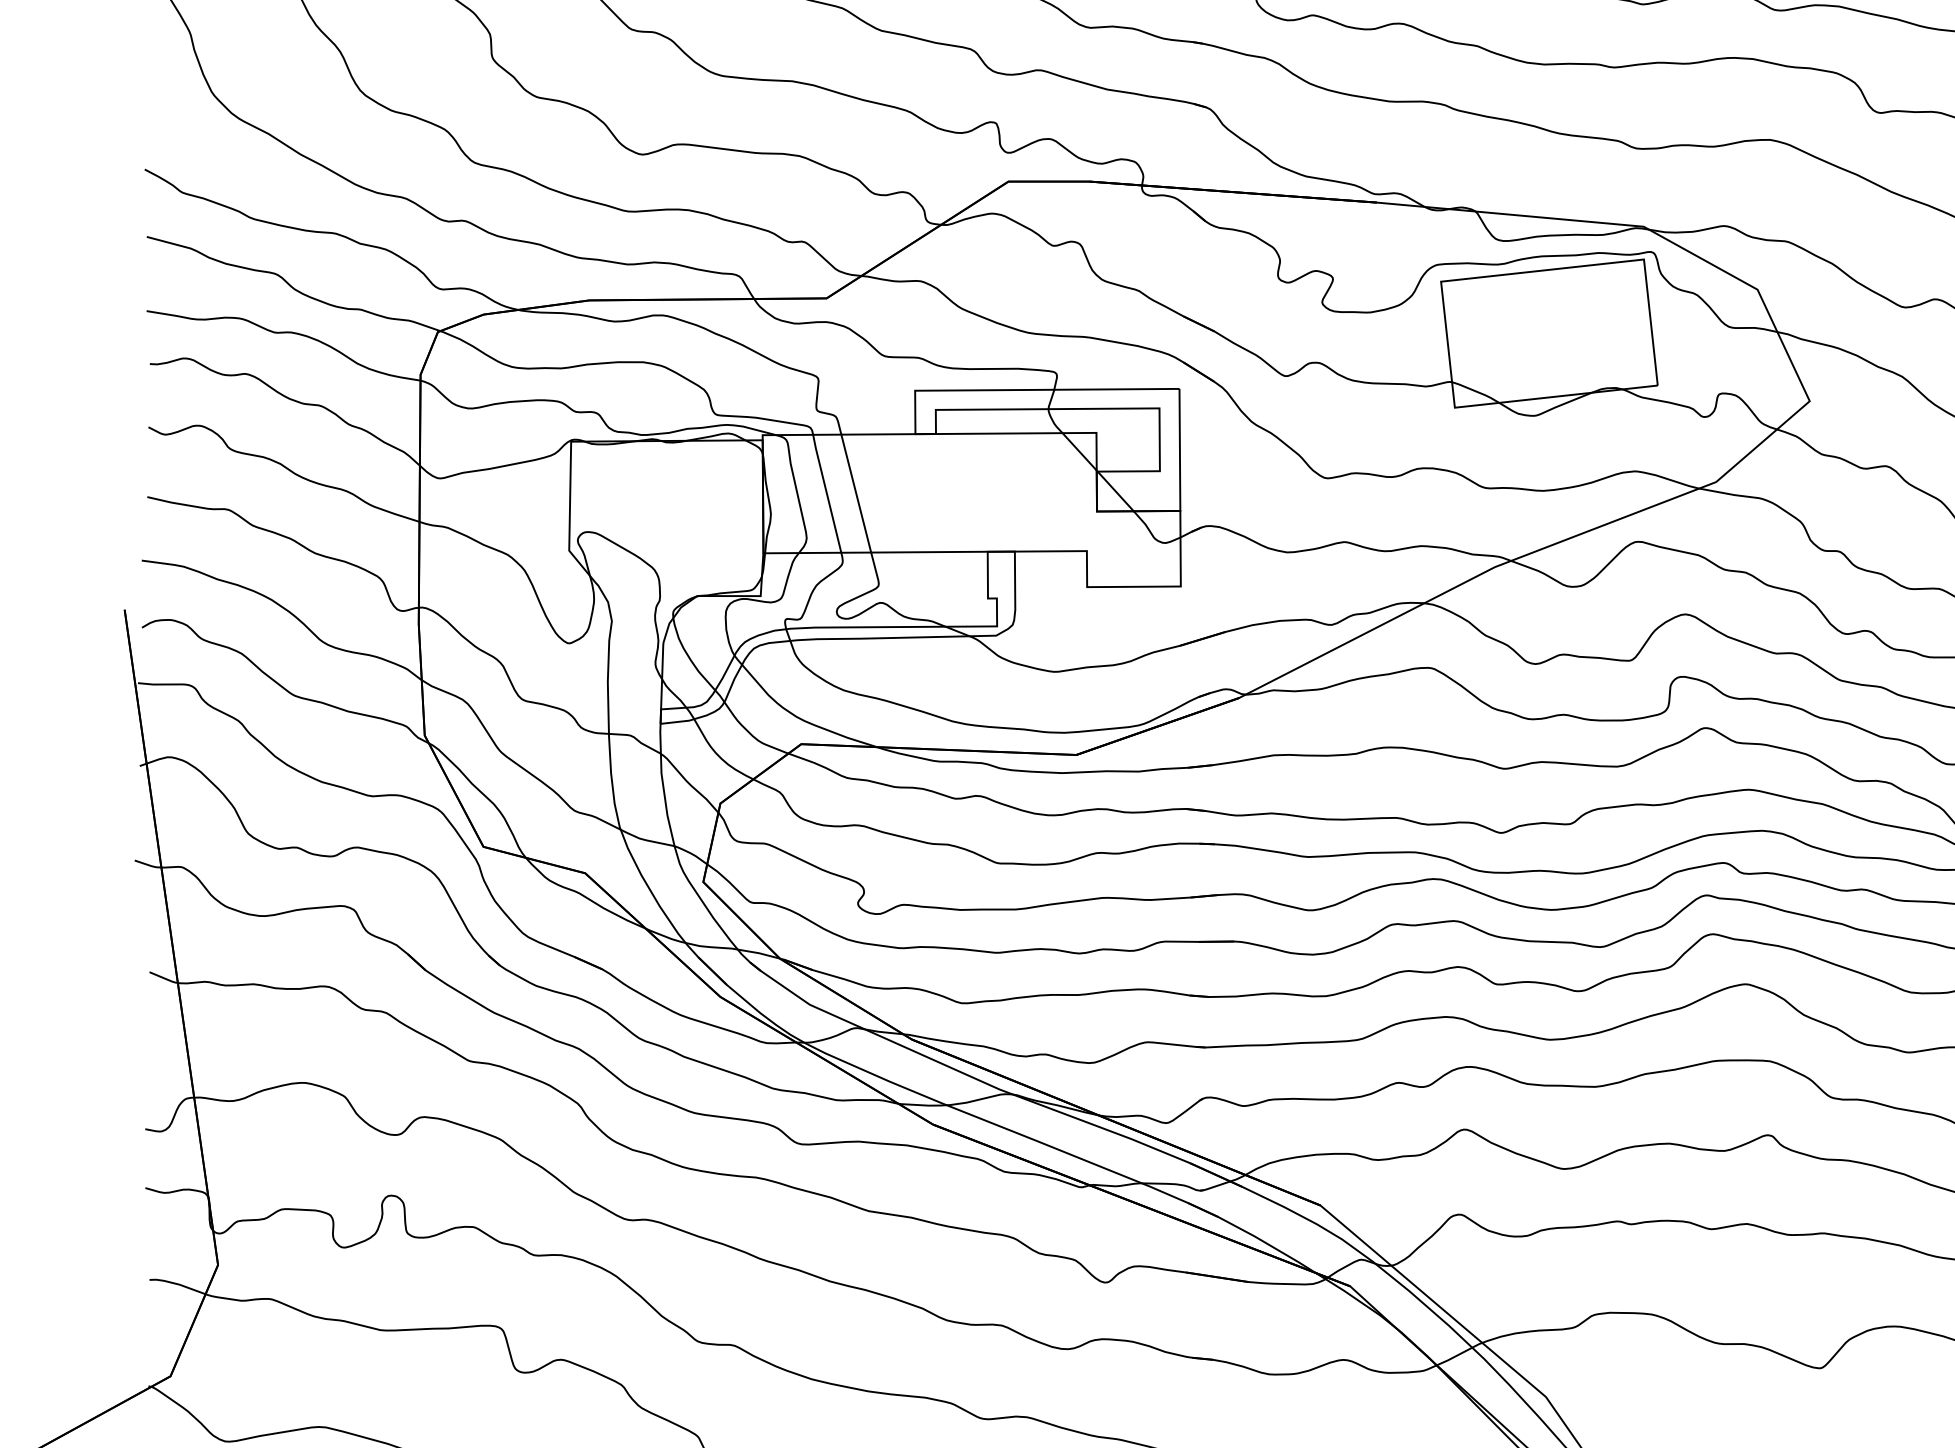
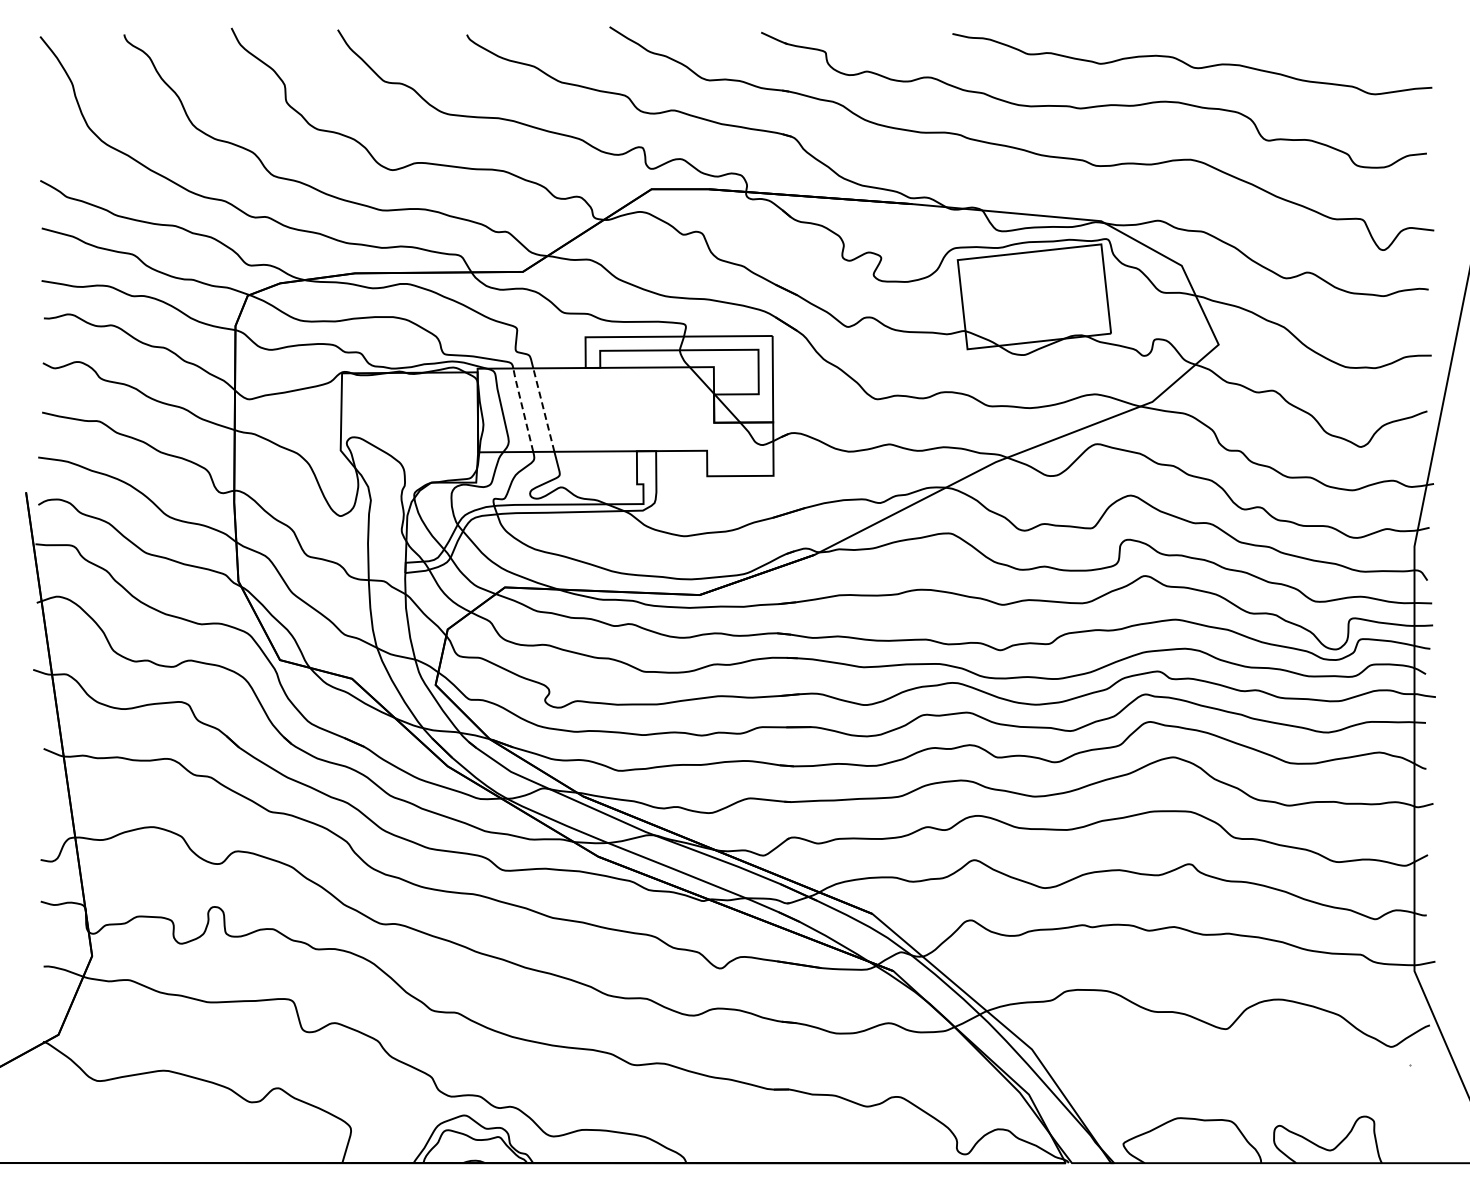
line: (826, 492) -> (522, 409), solid -> dashed
line: (855, 492) -> (543, 409), solid -> dashed

